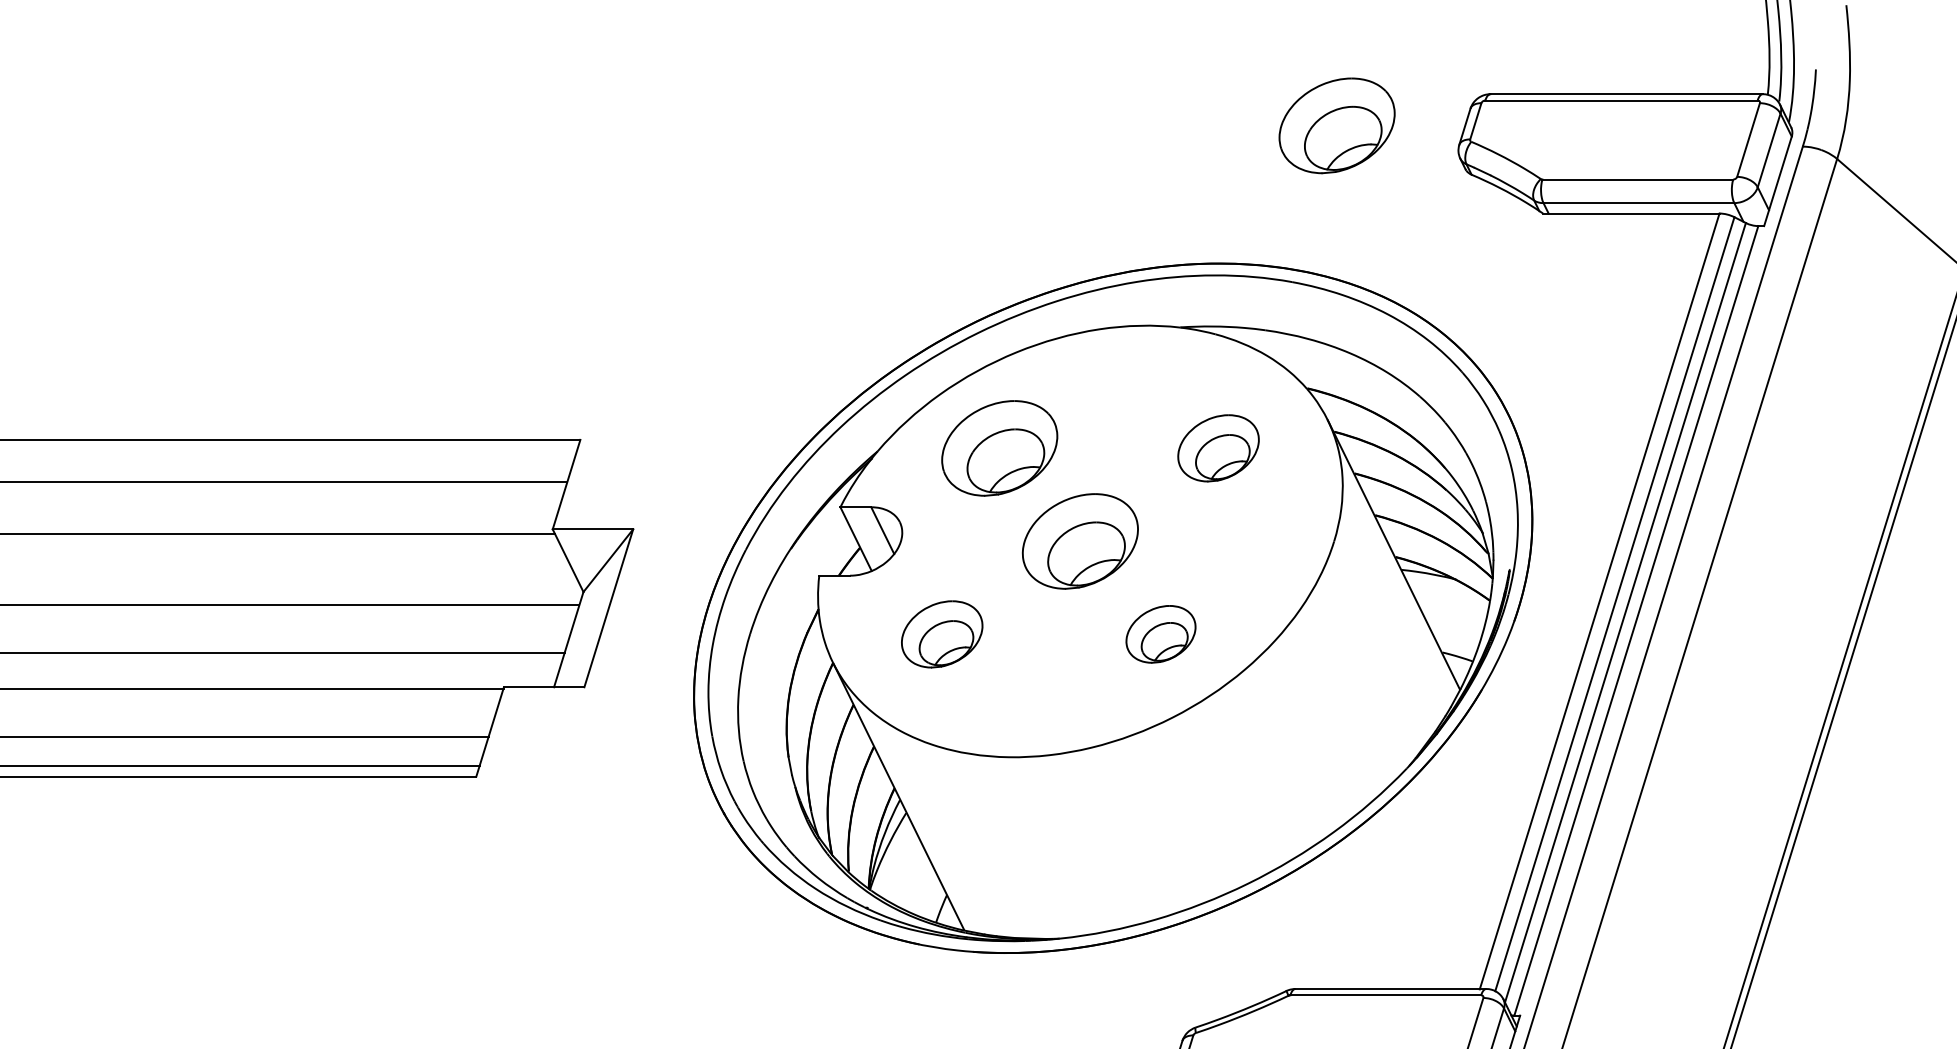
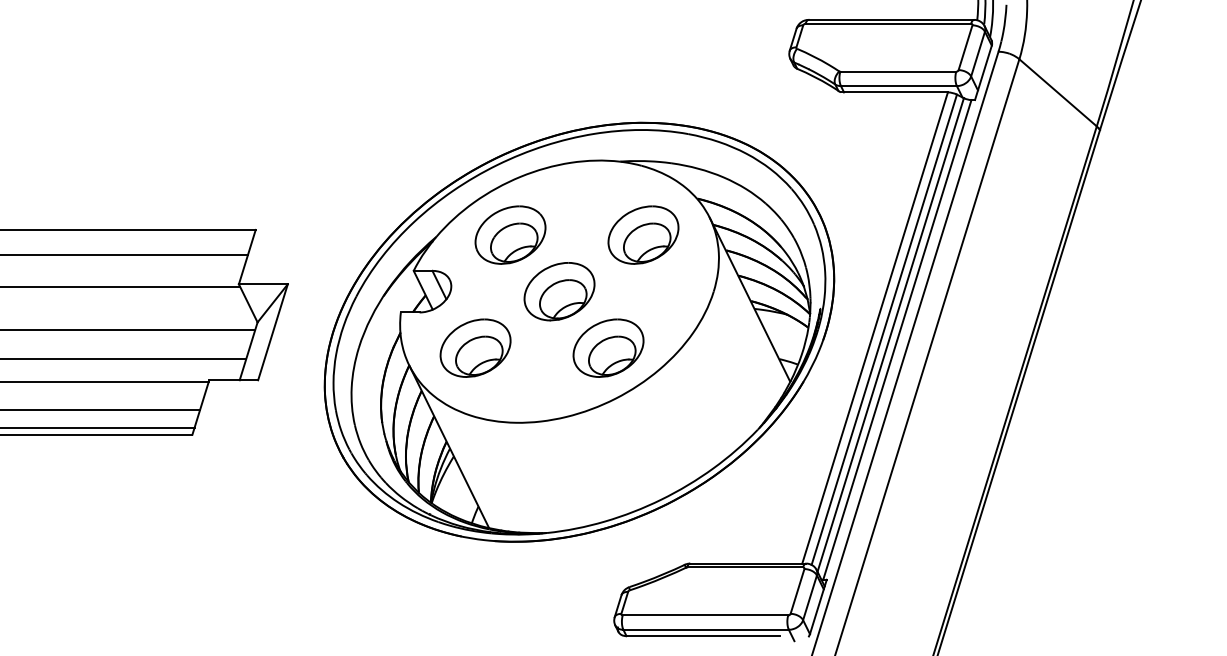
part: (1337, 124) -> (715, 38), removed
part: (1218, 447) -> (643, 234), size x1.43
part: (942, 633) -> (475, 347), size x1.43
part: (1160, 633) -> (608, 347), size x1.67

